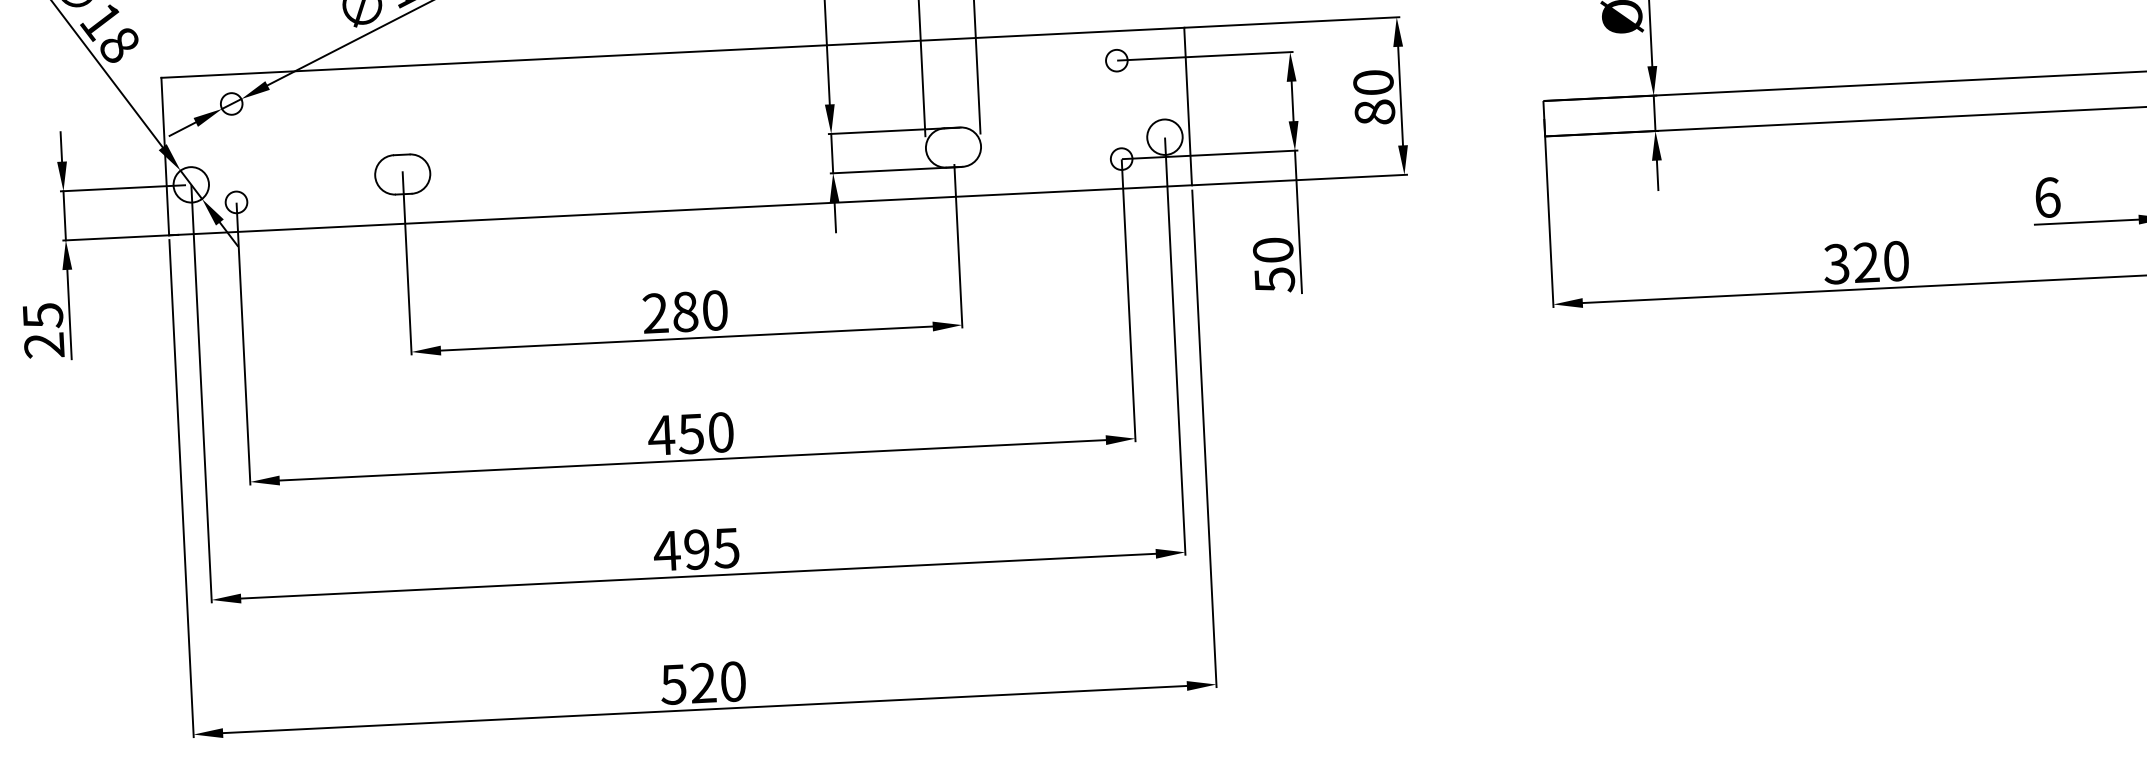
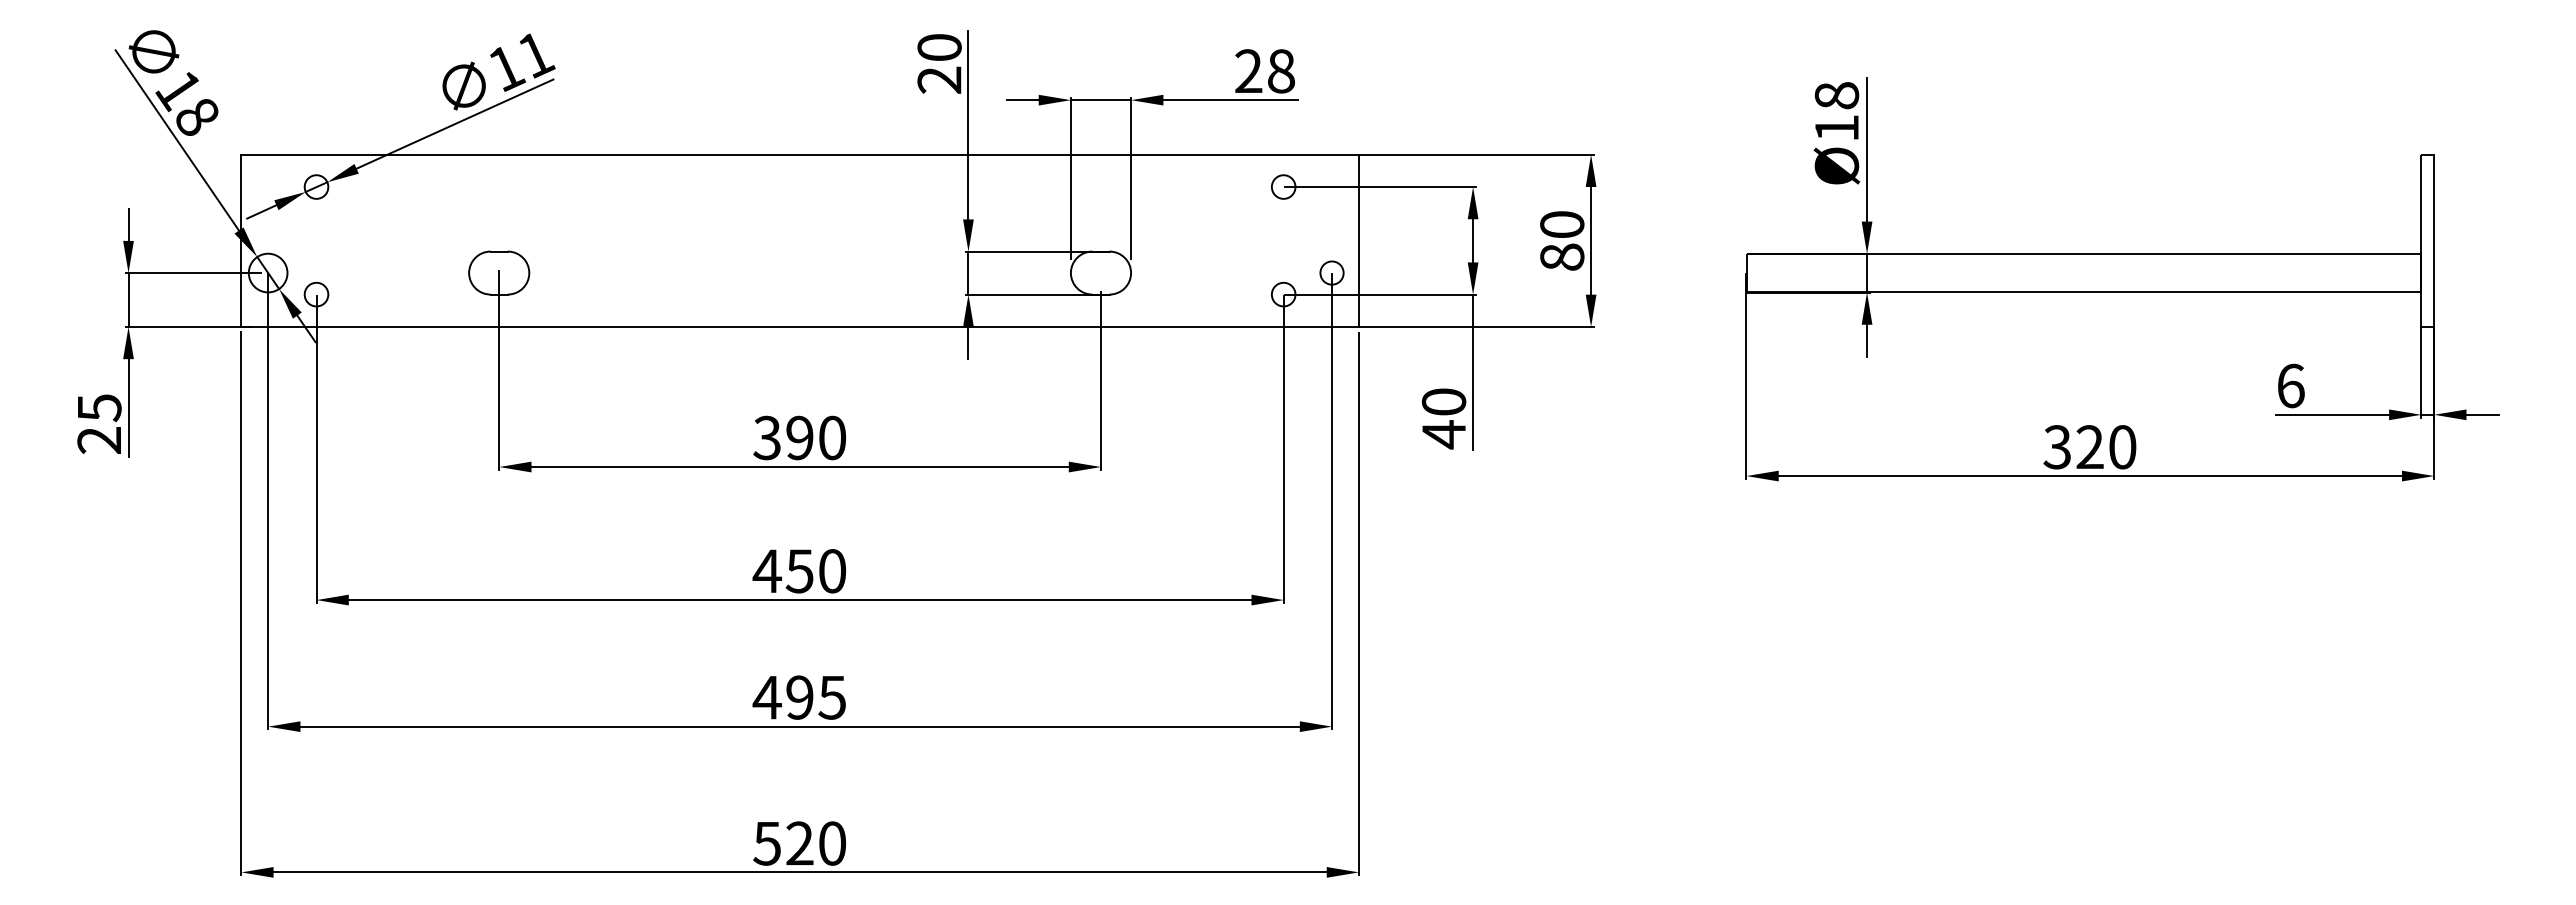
circle: (1164, 136) -> (1331, 272), size x0.6
text: (1275, 279) -> (1444, 434), 50 -> 40
text: (670, 312) -> (783, 437), 280 -> 390

